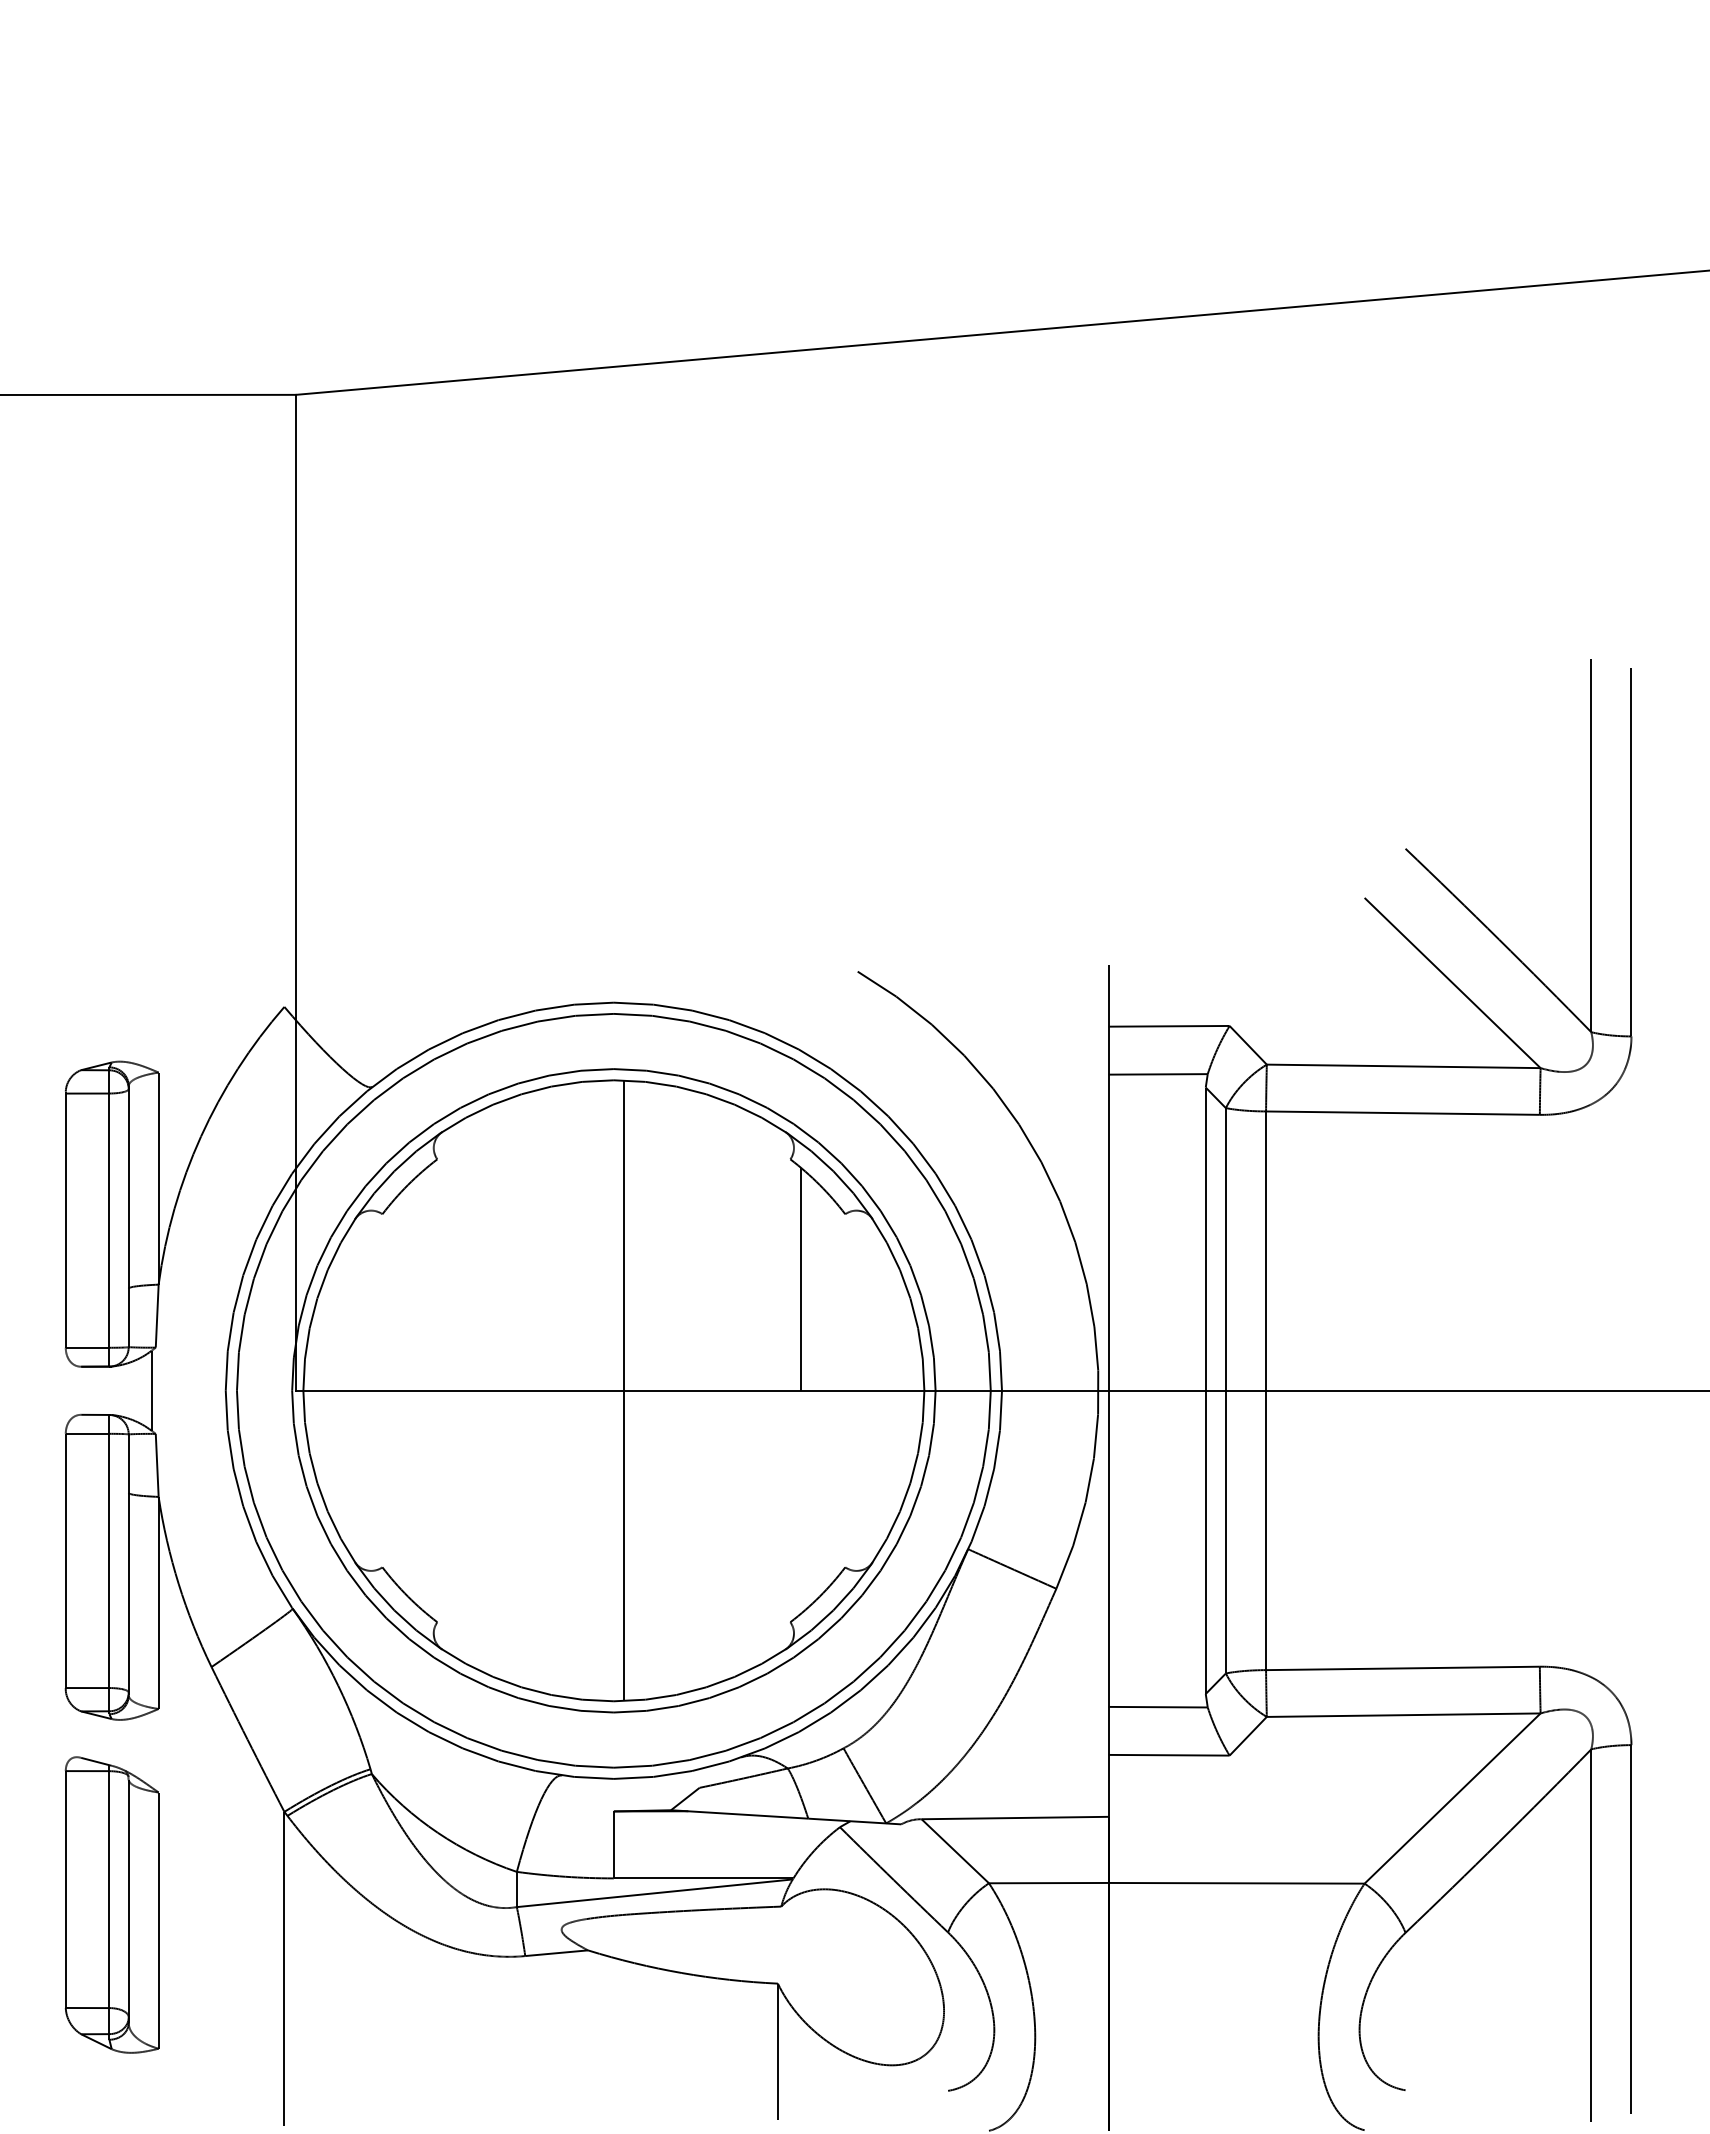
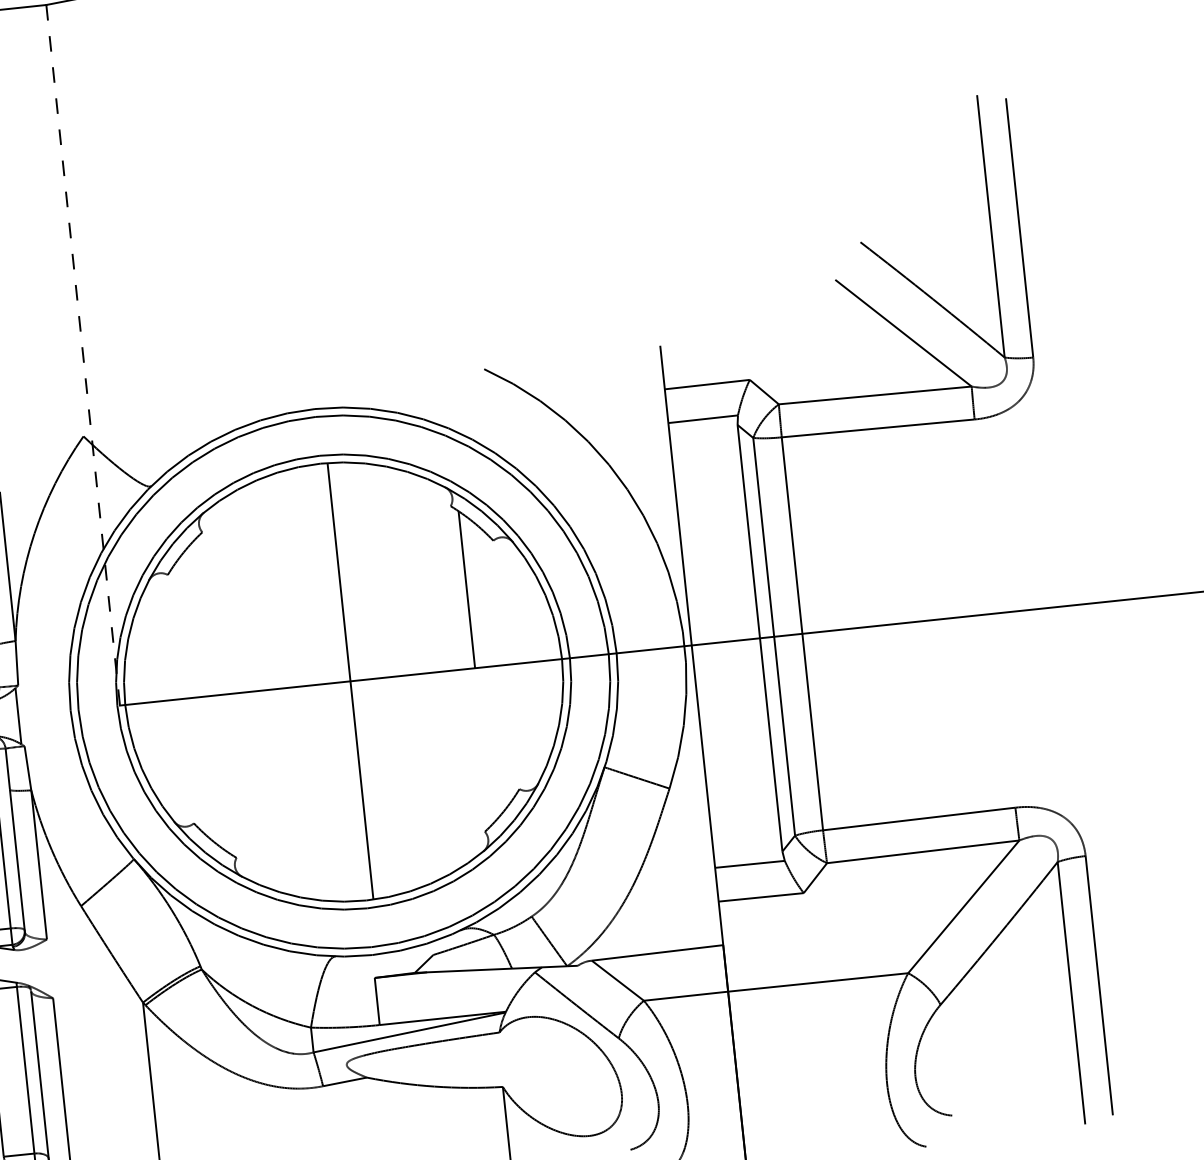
line: (295, 892) -> (82, 355), solid -> dashed

